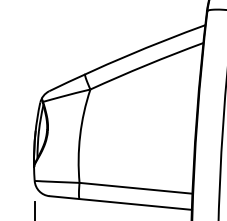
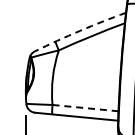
arc: (125, 55) -> (79, 30), solid -> dashed
line: (137, 188) -> (86, 108), solid -> dashed

